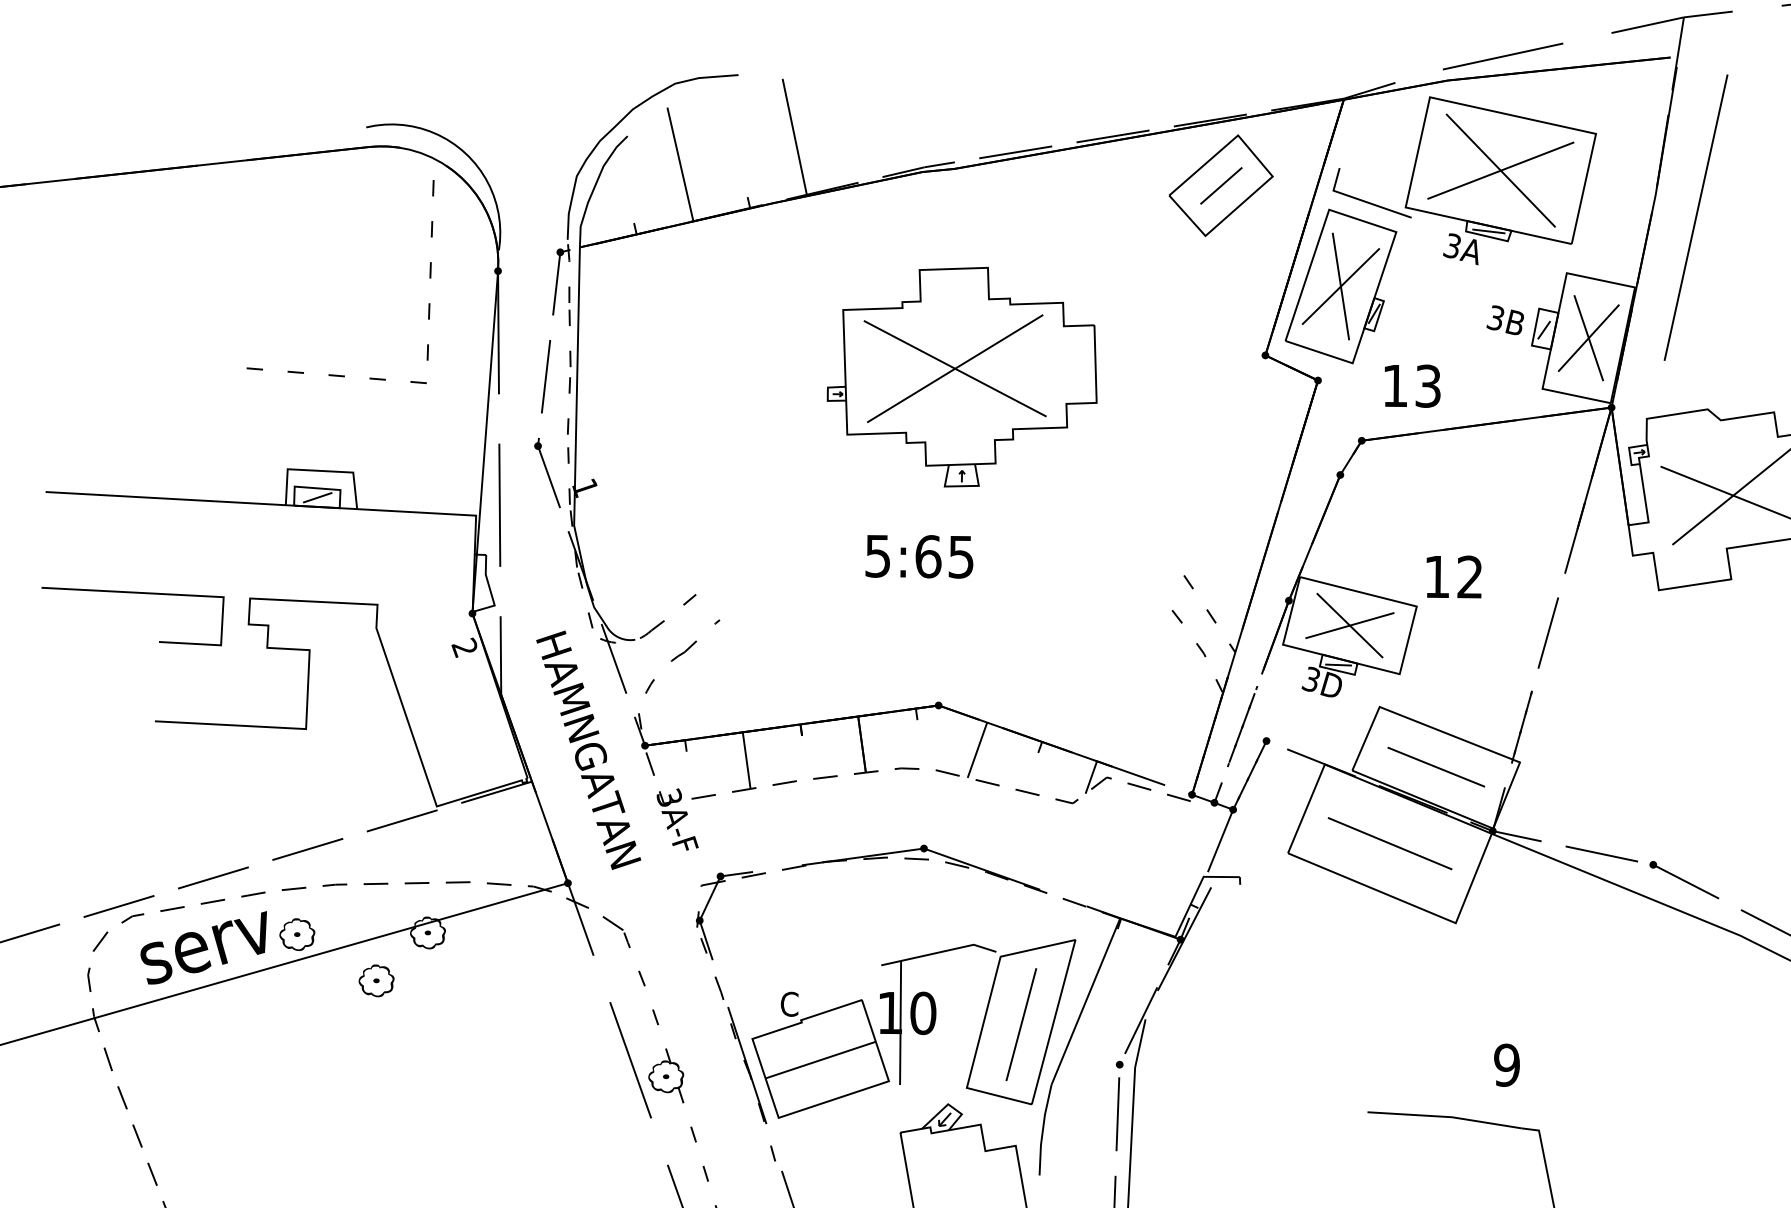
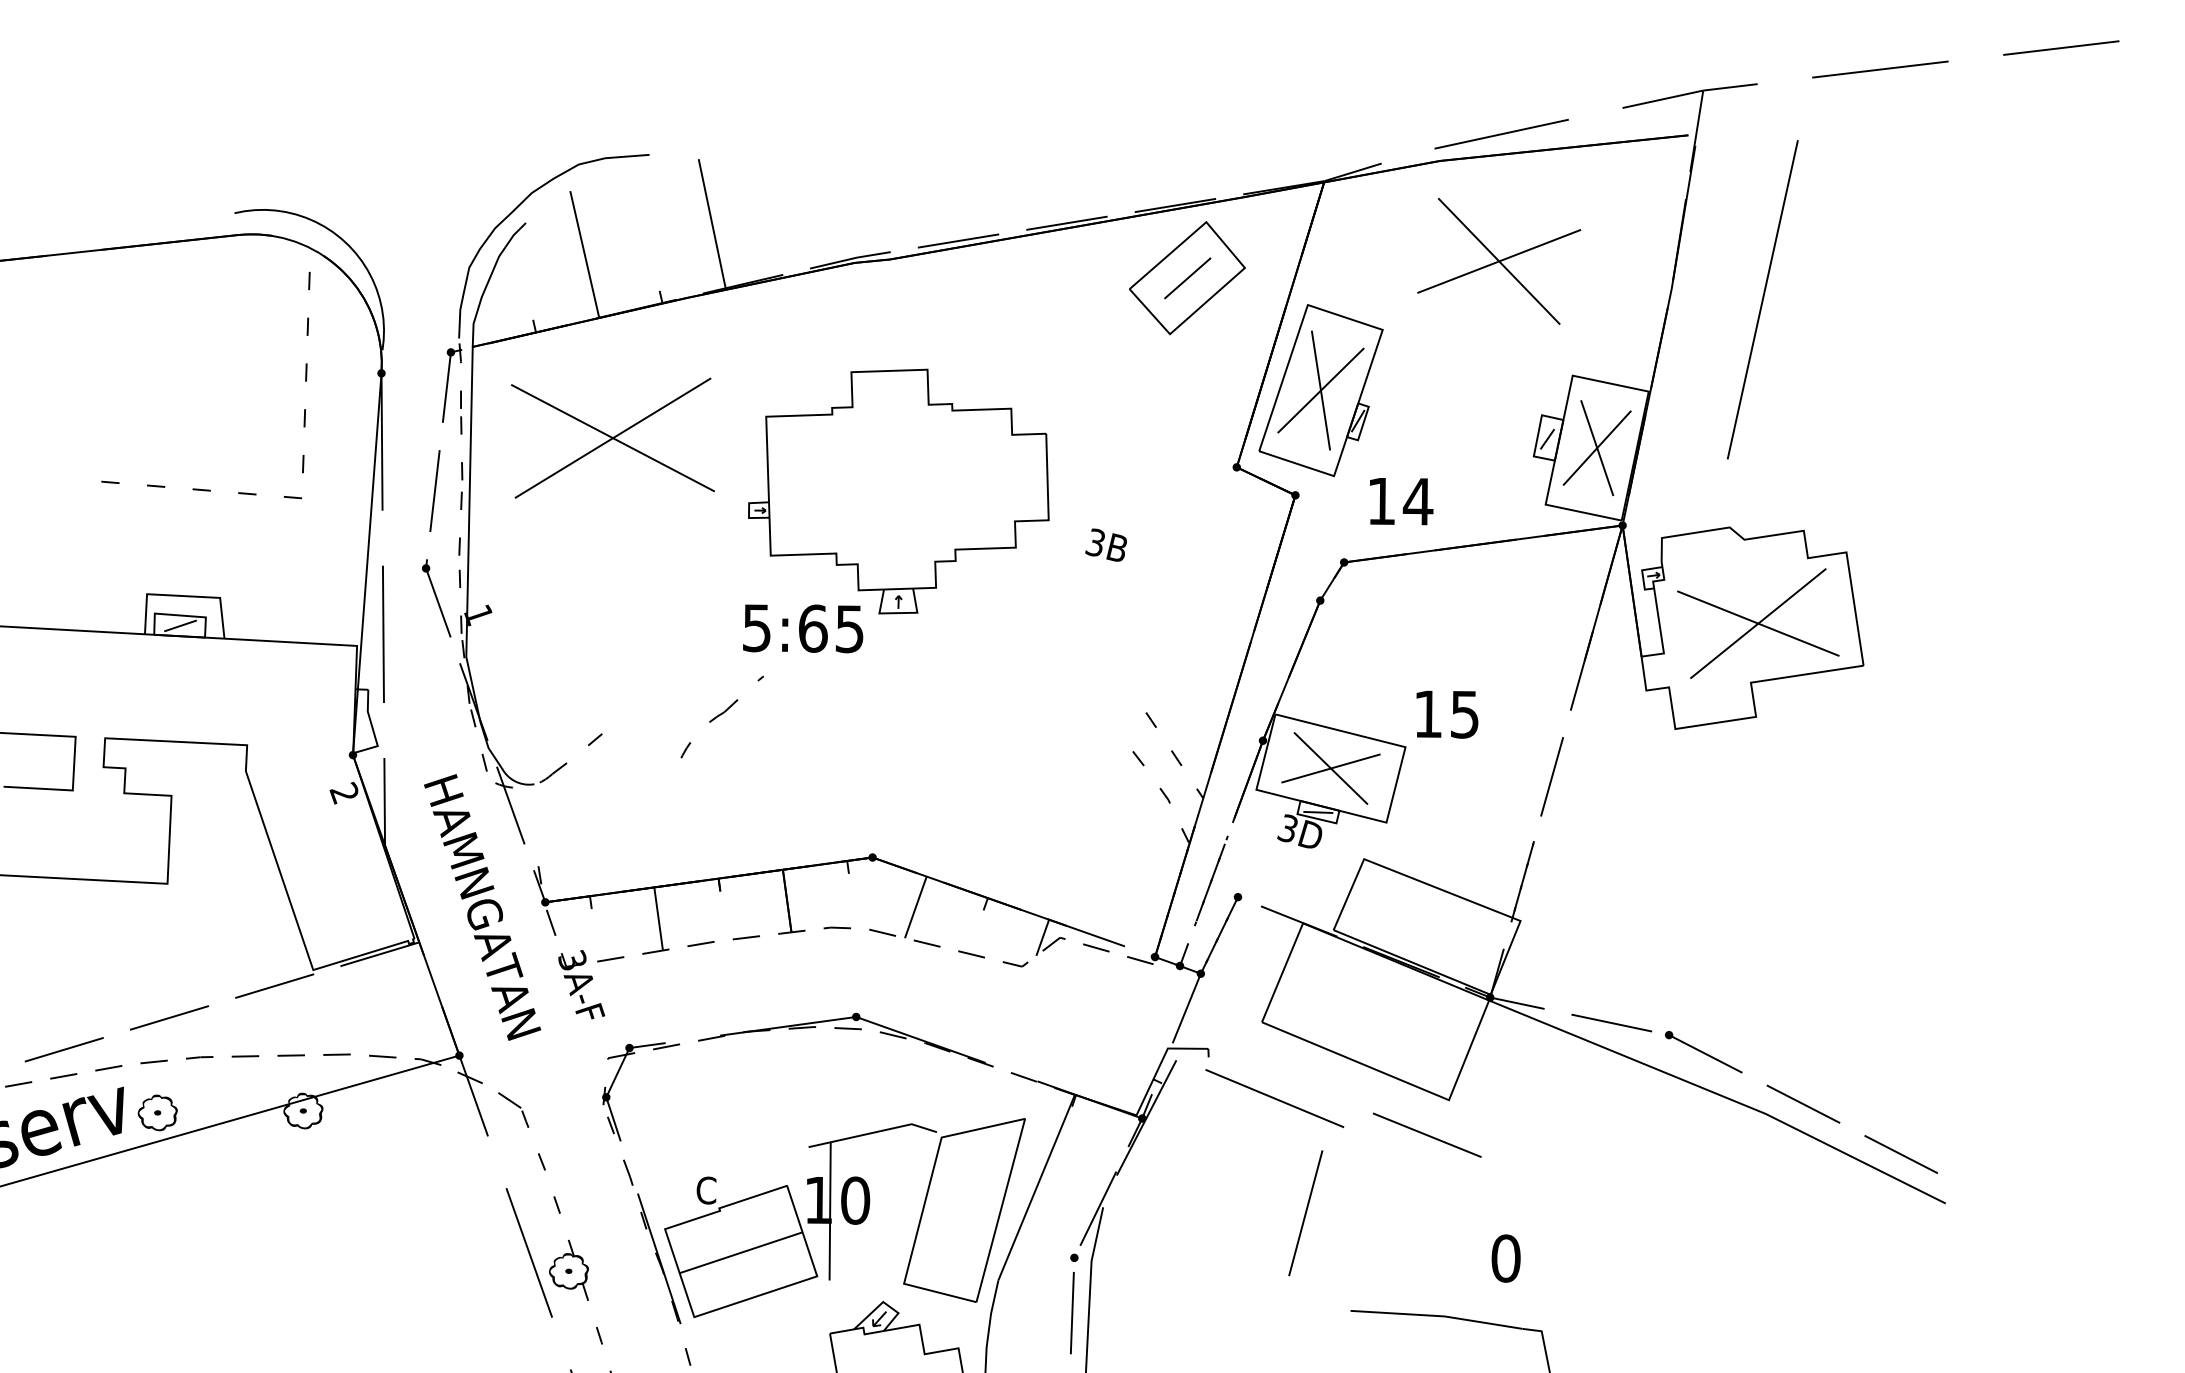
part: (1464, 180) -> (1458, 272), removed
line: (1695, 217) -> (1762, 299), moved
text: (1504, 319) -> (1105, 544), moved
part: (954, 368) -> (612, 437), moved
text: (1427, 386) -> (1417, 501), 13 -> 14
text: (919, 556) -> (803, 628), moved
text: (1469, 577) -> (1464, 714), 12 -> 15
part: (681, 656) -> (721, 716), moved
line: (1436, 766) -> (1427, 1134), moved
line: (1389, 843) -> (1274, 1098), moved
part: (376, 980) -> (246, 1164), removed
line: (1021, 1024) -> (1305, 1213), moved
text: (1506, 1065) -> (1505, 1258), 9 -> 0

